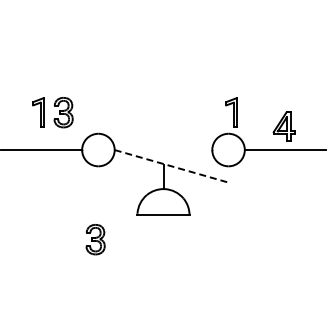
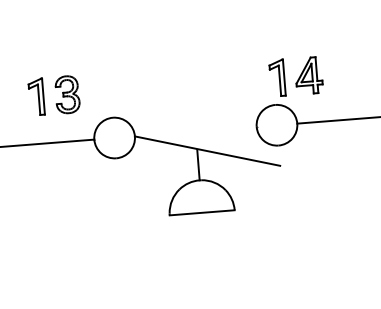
part: (283, 126) -> (308, 75), moved
line: (172, 166) -> (208, 151), dashed -> solid
part: (95, 239) -> (119, 249), removed

